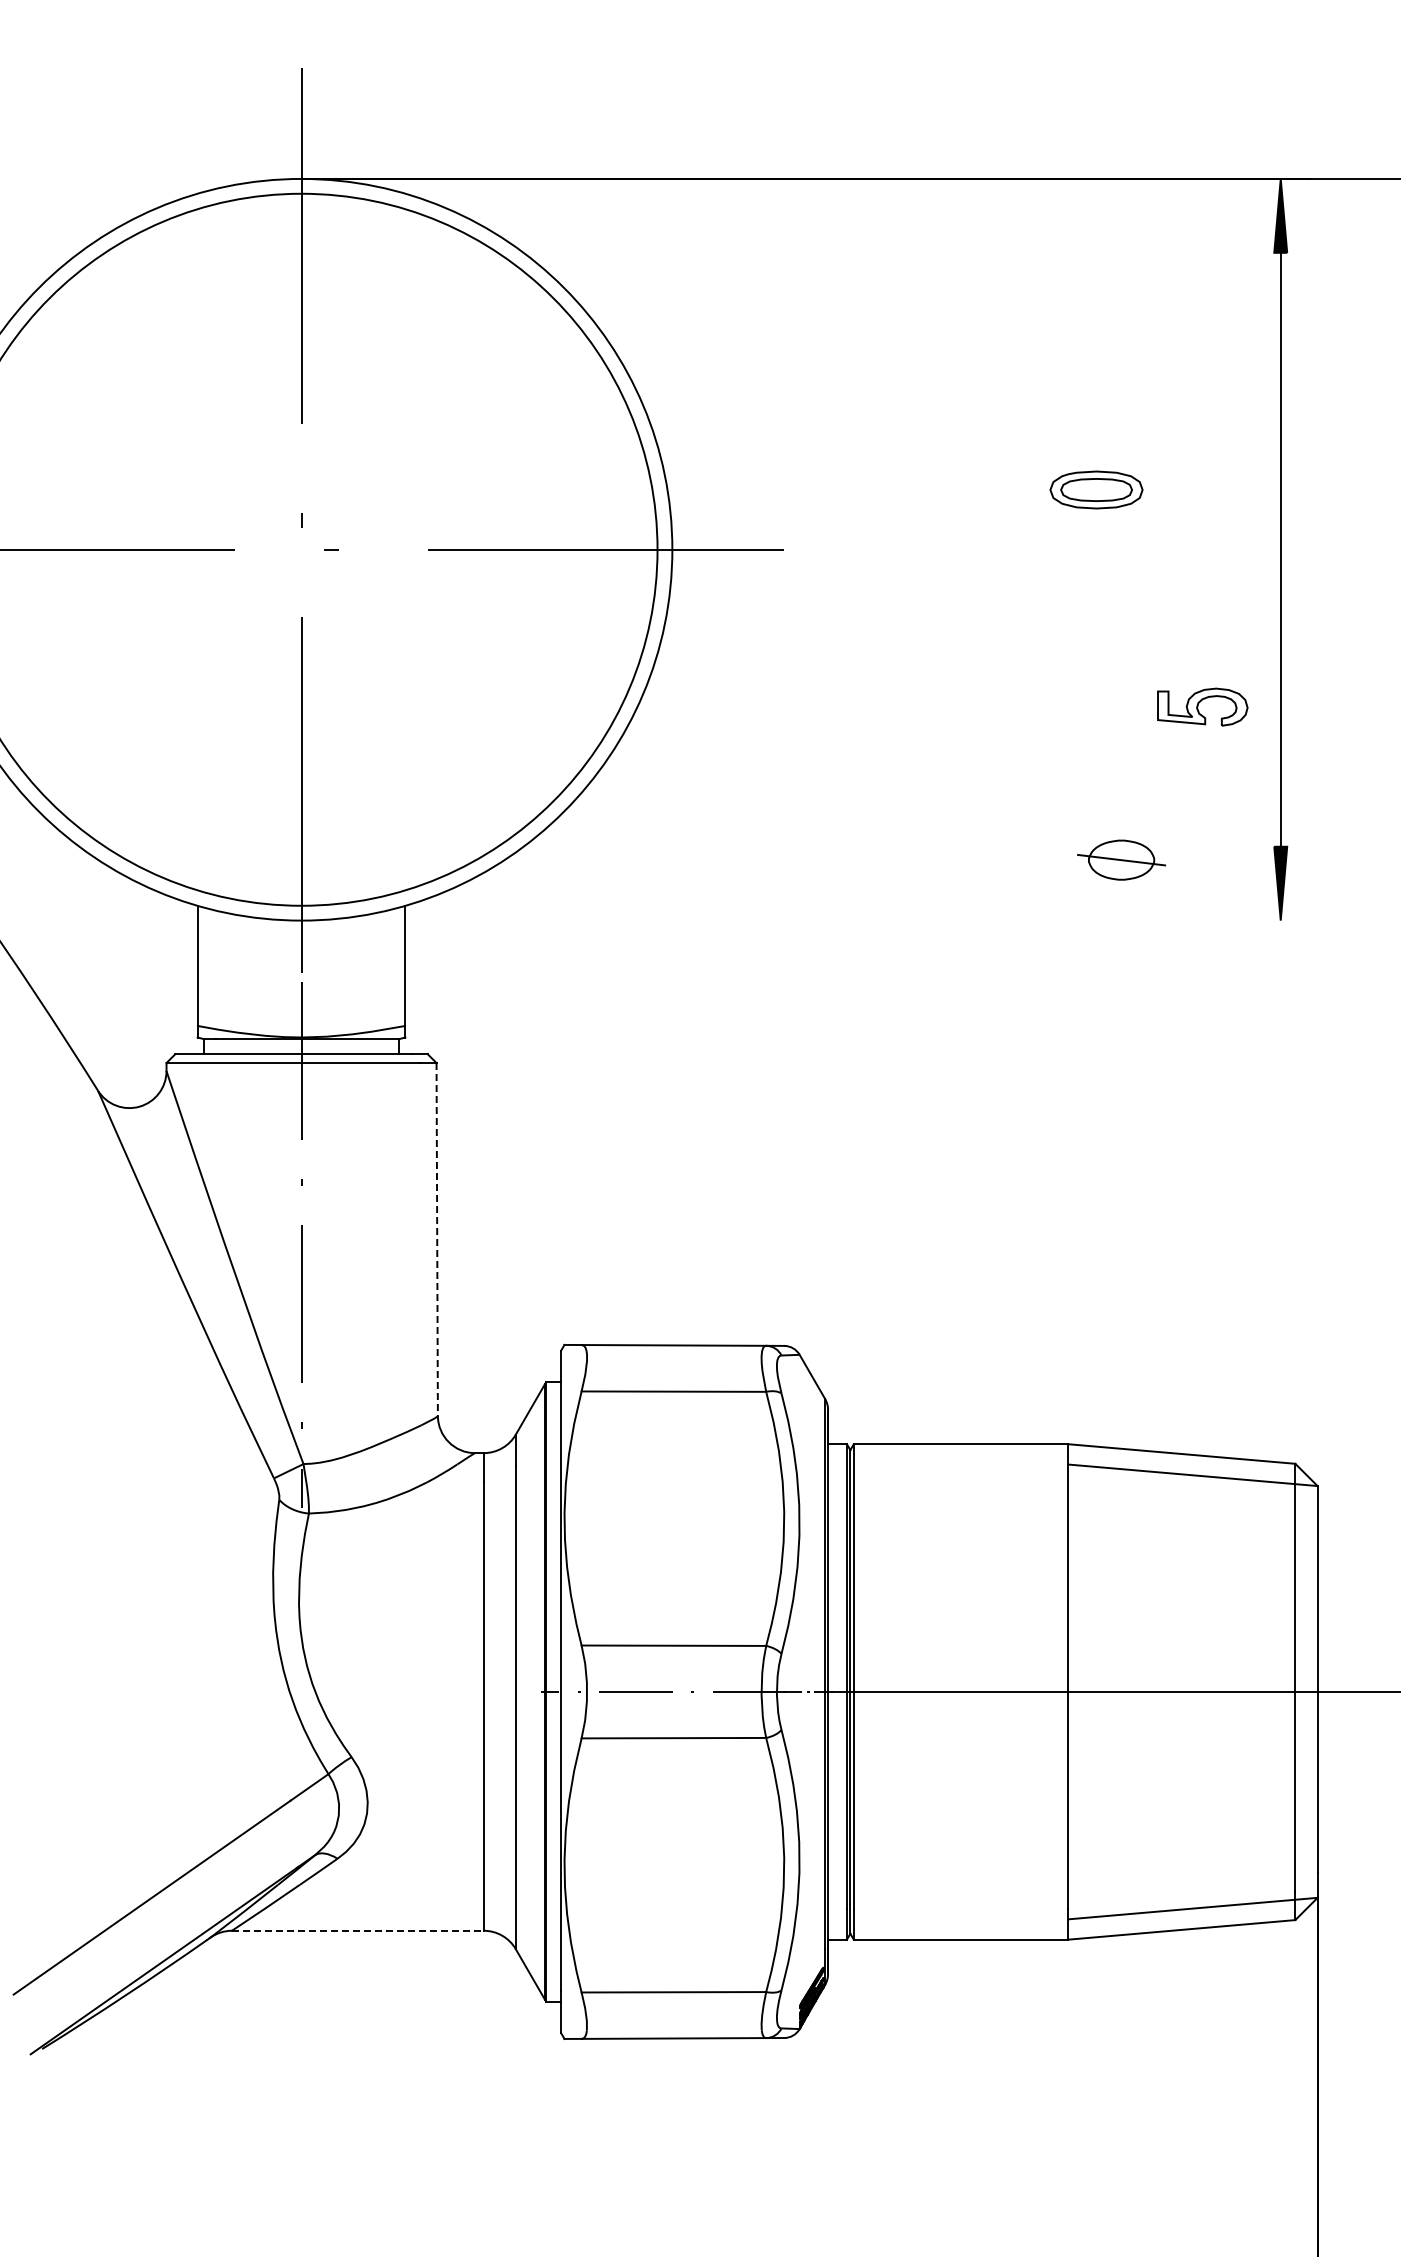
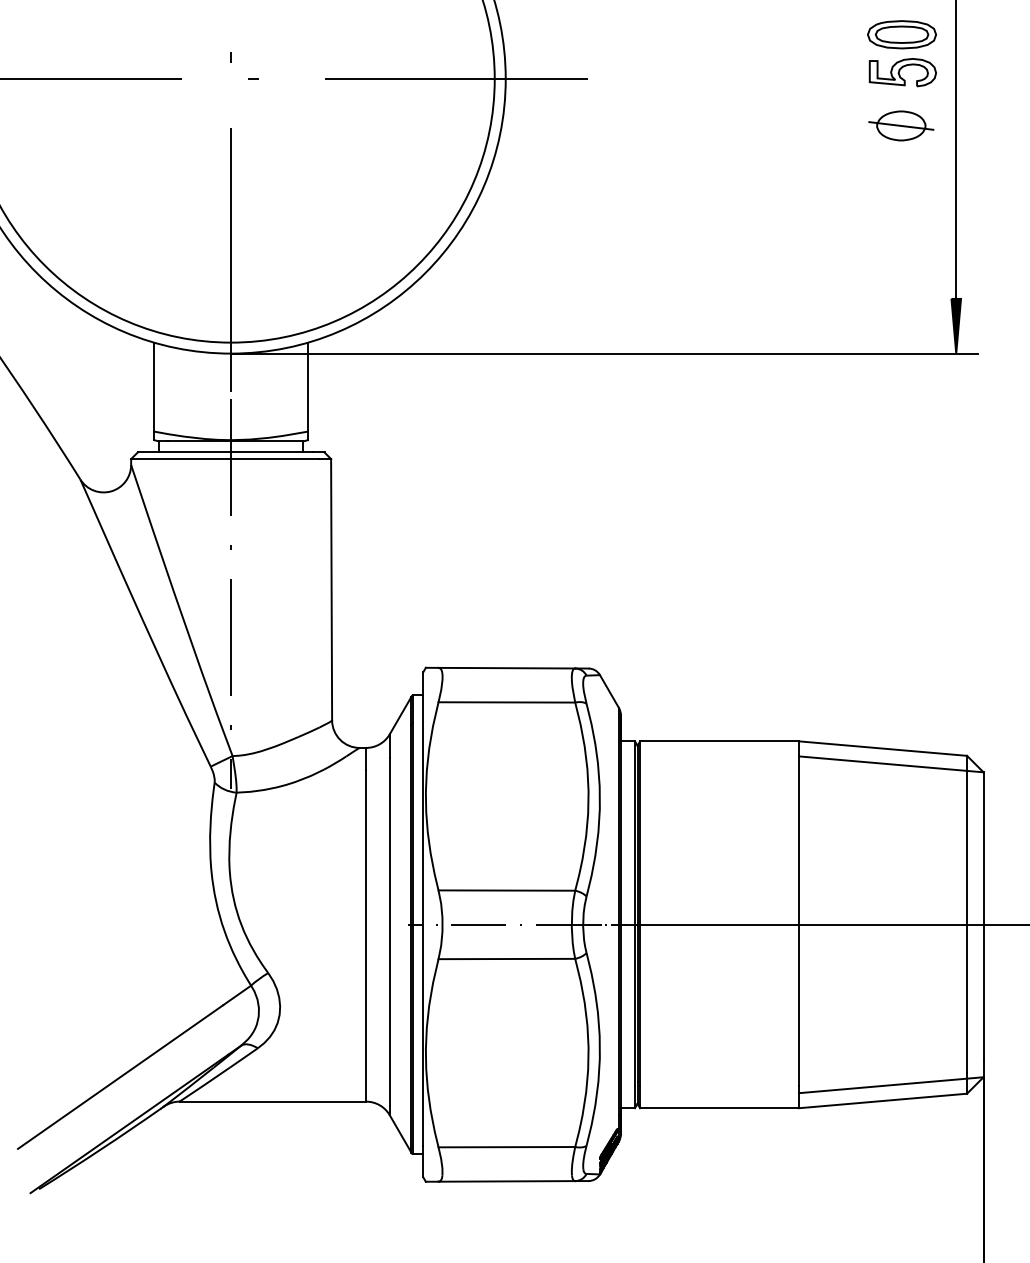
part: (1096, 489) -> (902, 34), moved
part: (1202, 706) -> (902, 72), moved
part: (1121, 859) -> (901, 125), moved
line: (805, 920) -> (604, 353), added
line: (437, 1239) -> (331, 589), dashed -> solid
line: (357, 1930) -> (272, 1101), dashed -> solid

